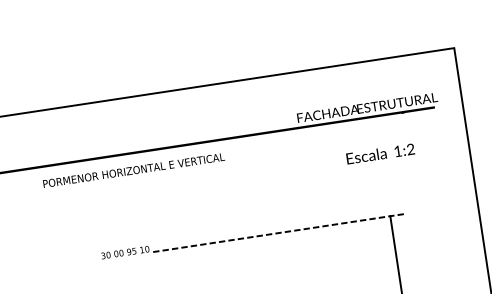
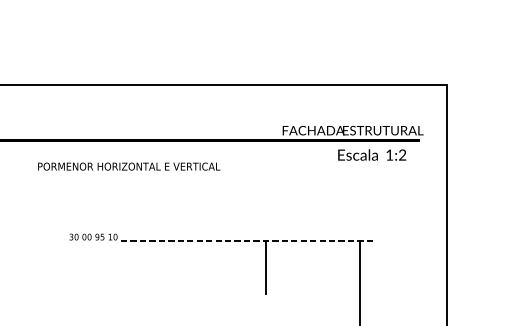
text: (380, 153) -> (372, 154), moved
text: (134, 170) -> (129, 166), moved
line: (300, 255) -> (265, 266), added

